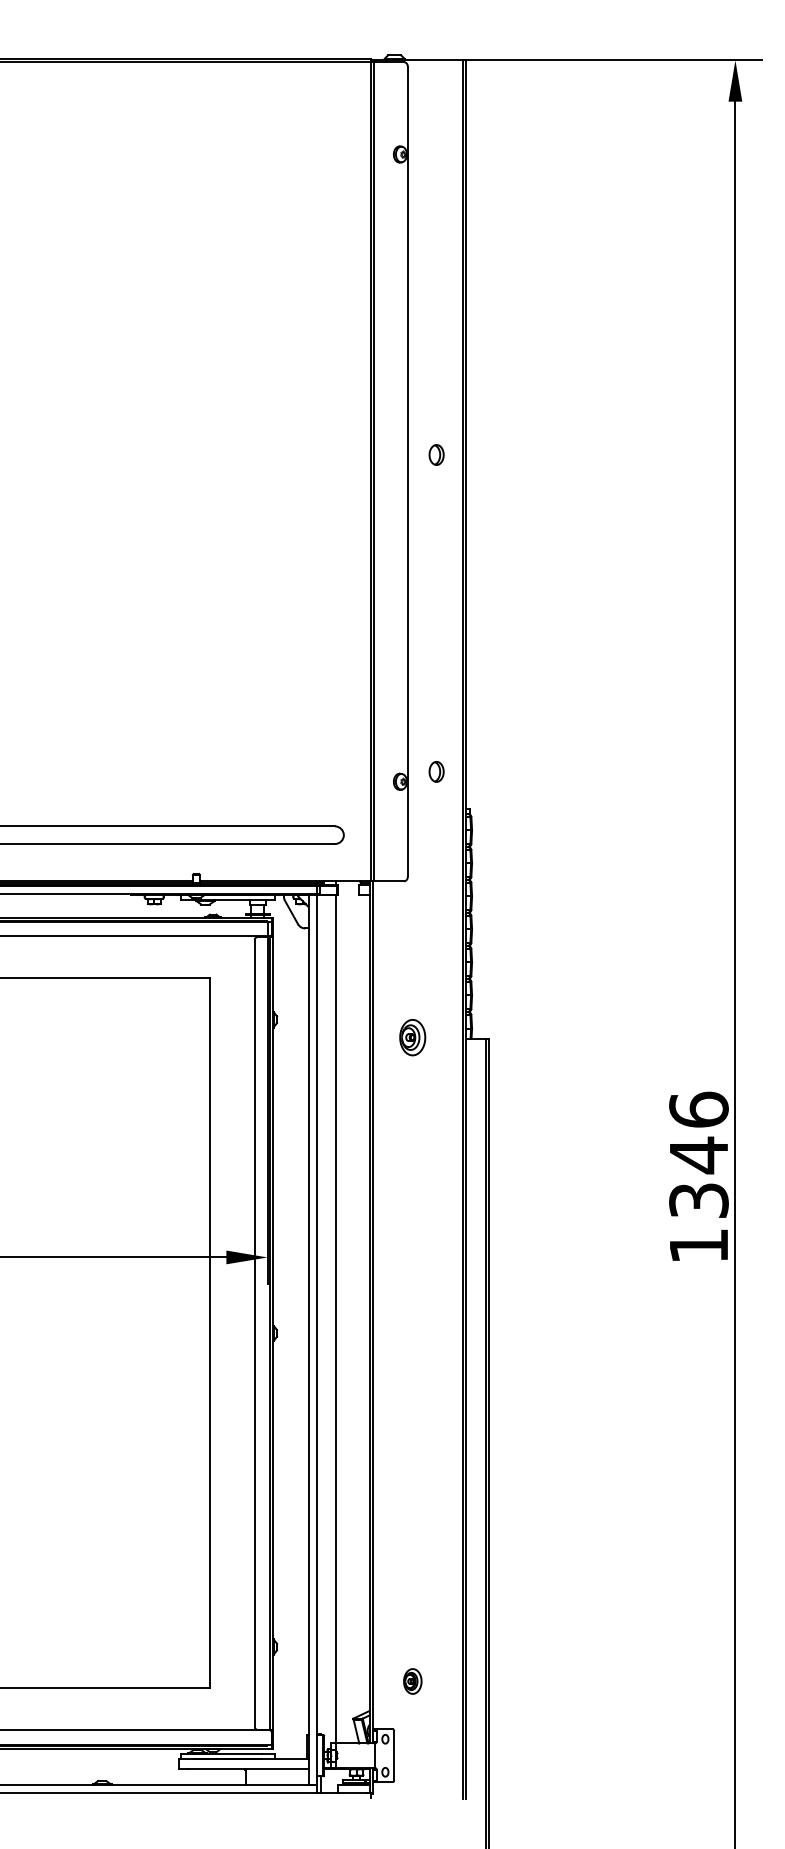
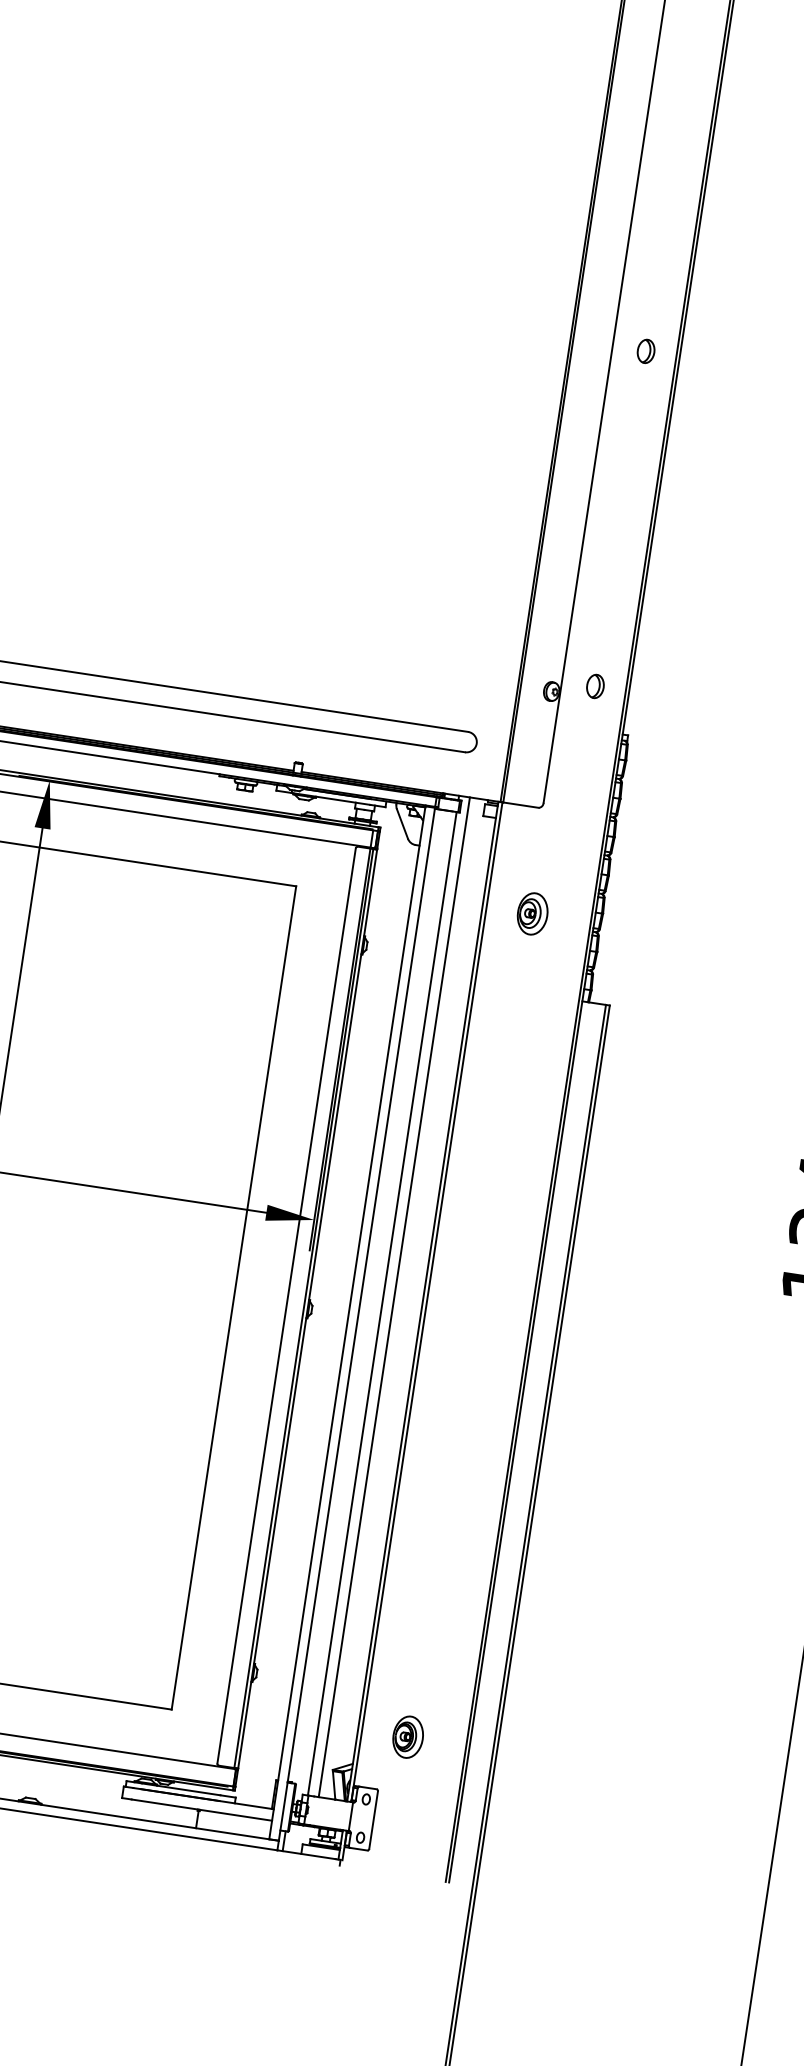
part: (436, 454) -> (646, 350), moved
part: (412, 1037) -> (532, 913), moved
line: (344, 1312) -> (393, 1297), added
part: (412, 1681) -> (407, 1737), size x1.43

